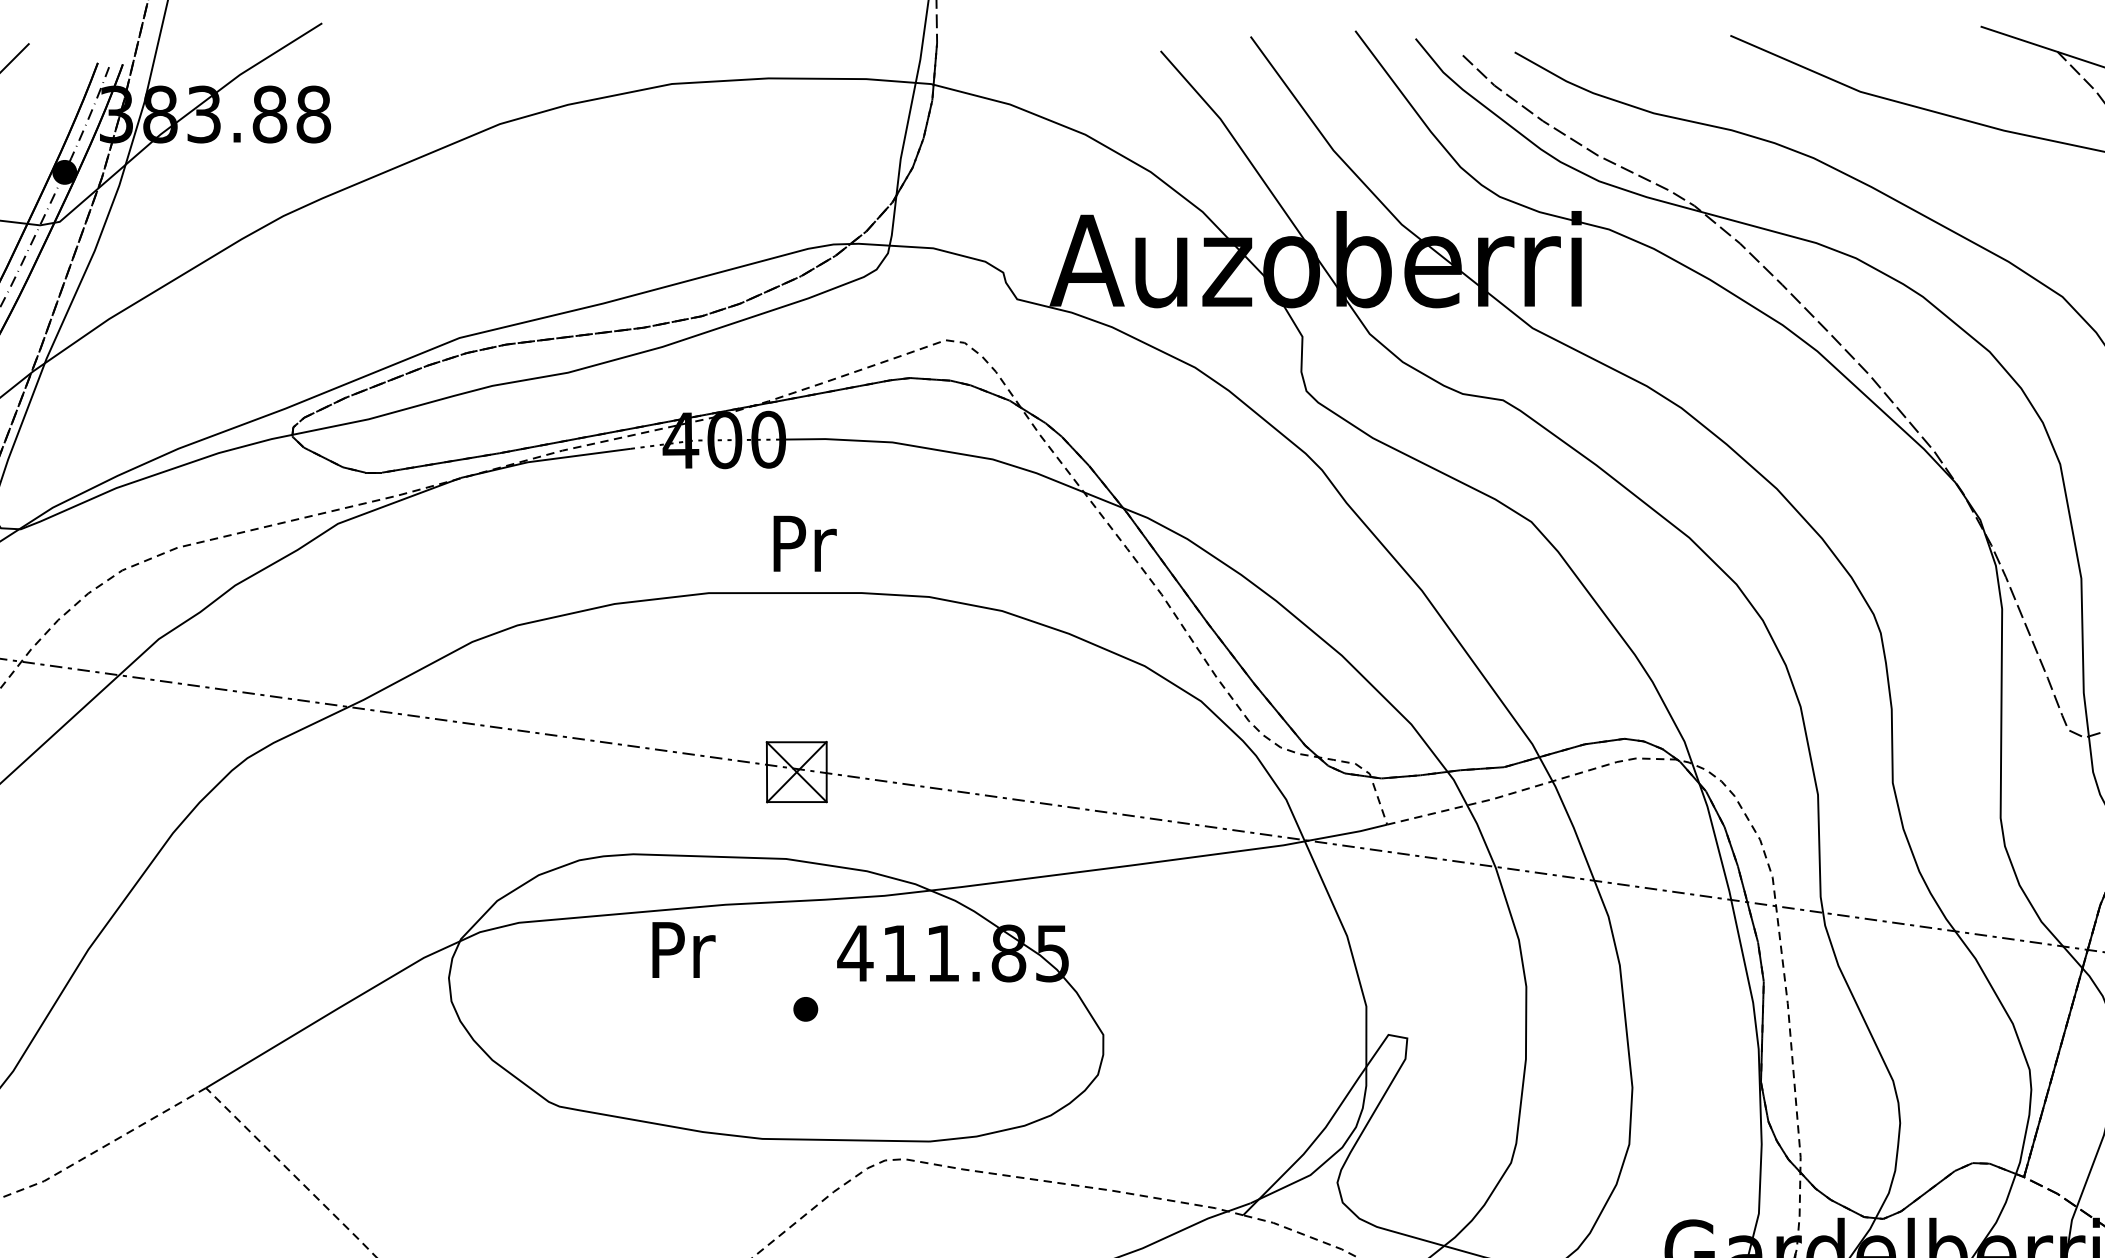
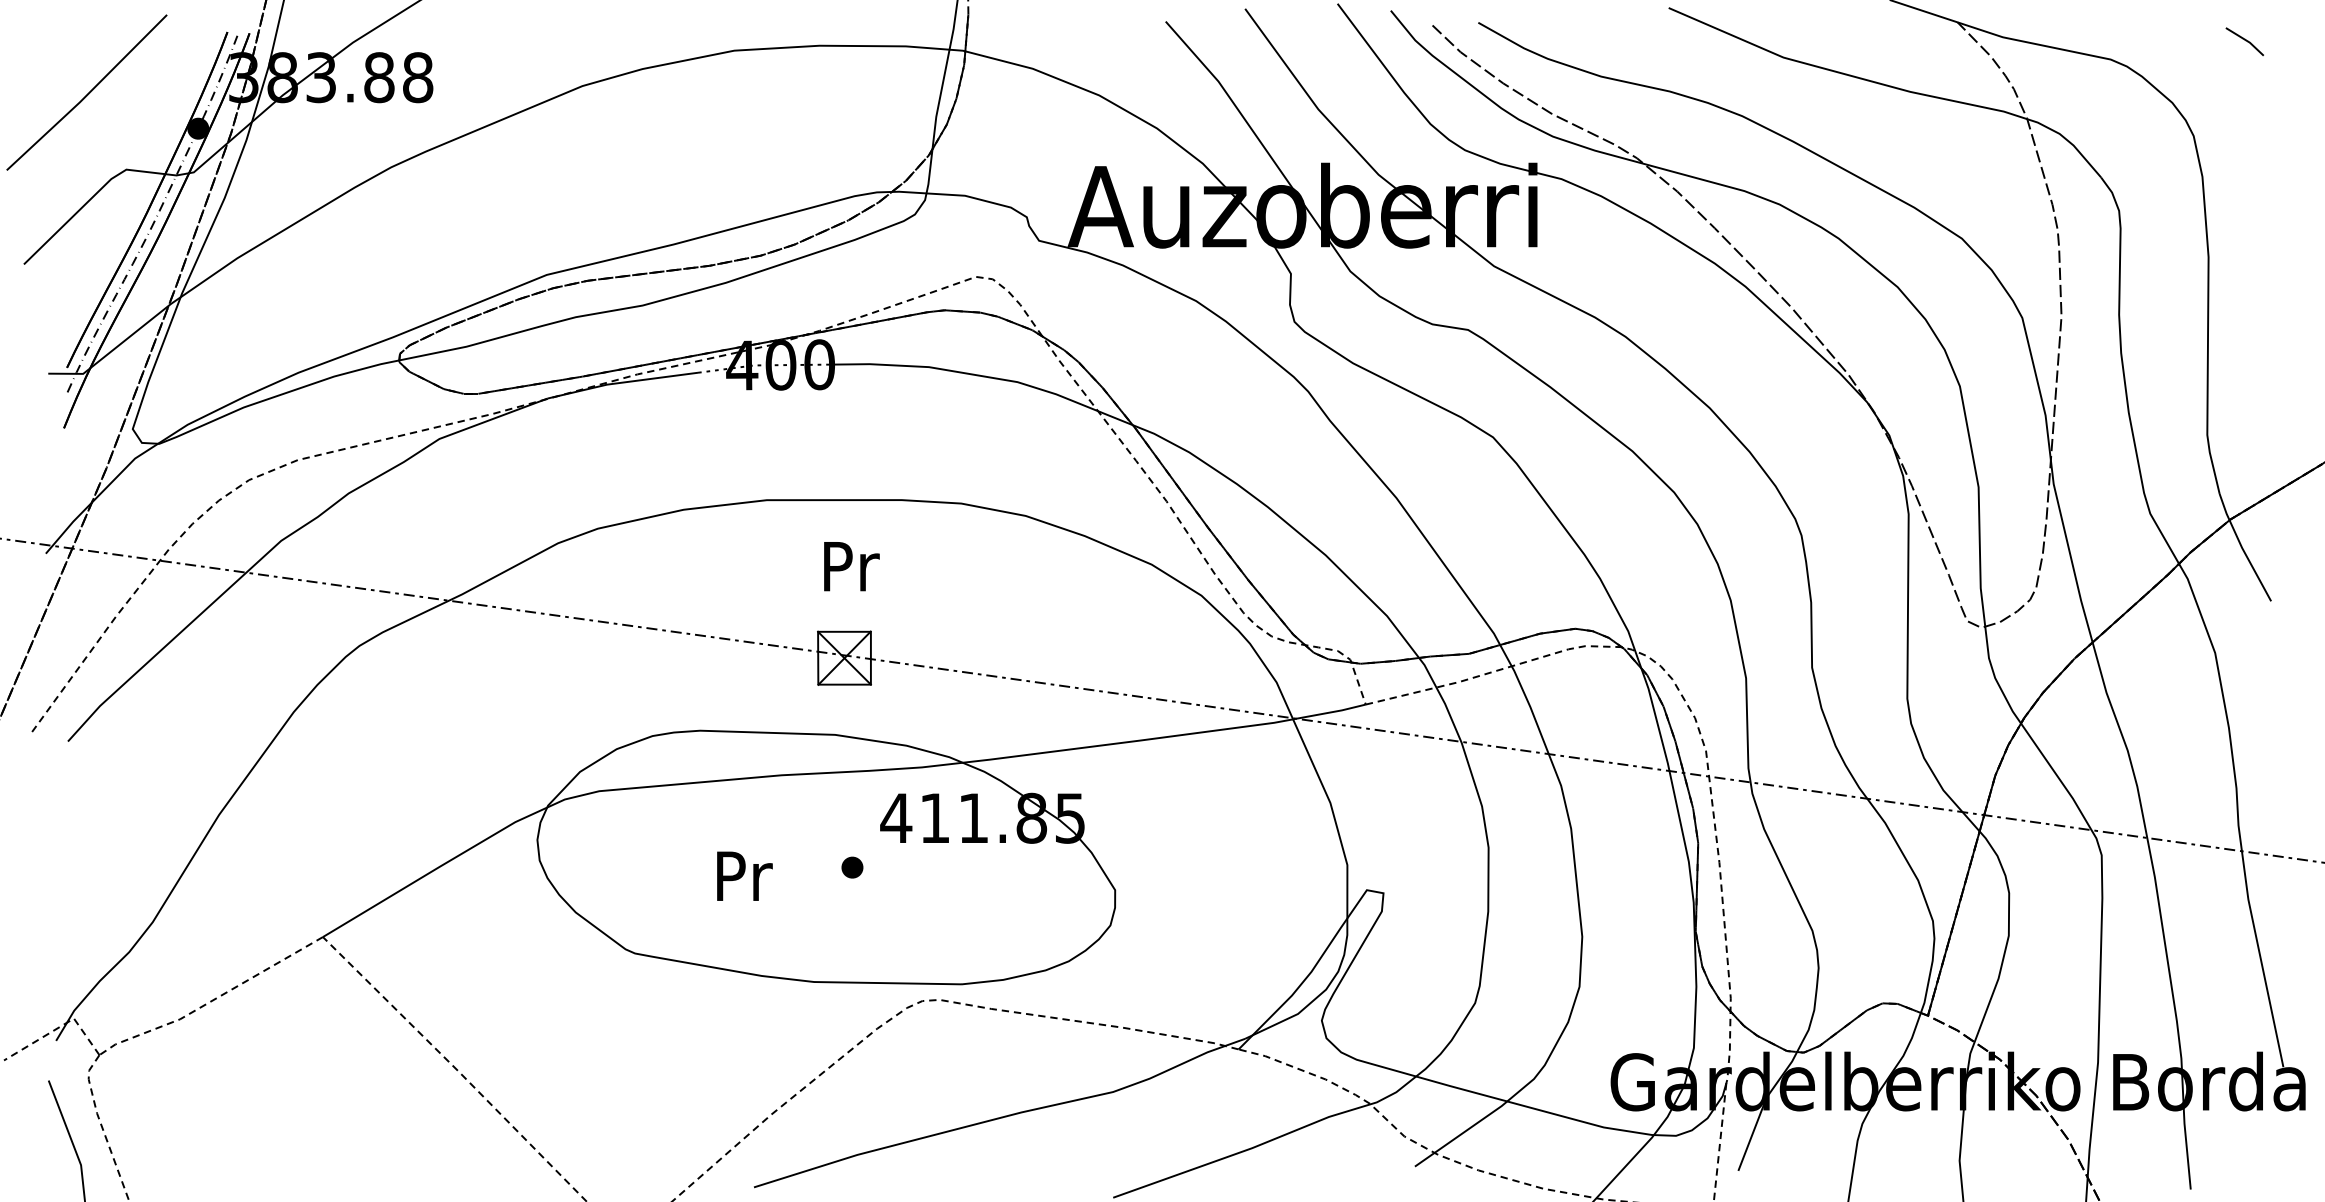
text: (804, 543) -> (851, 566), moved
text: (683, 949) -> (744, 875), moved

